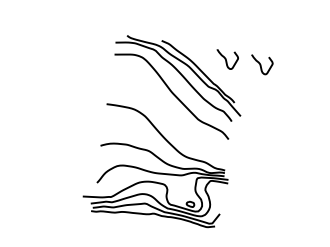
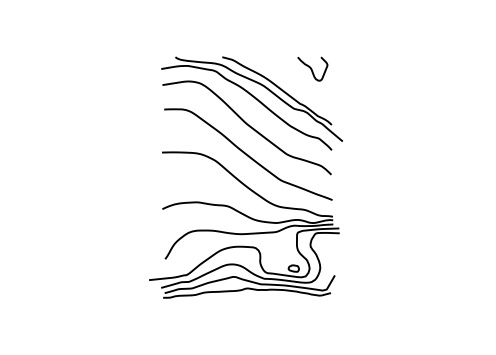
curve: (260, 64) -> (358, 68), removed
curve: (170, 115) -> (248, 154), added

